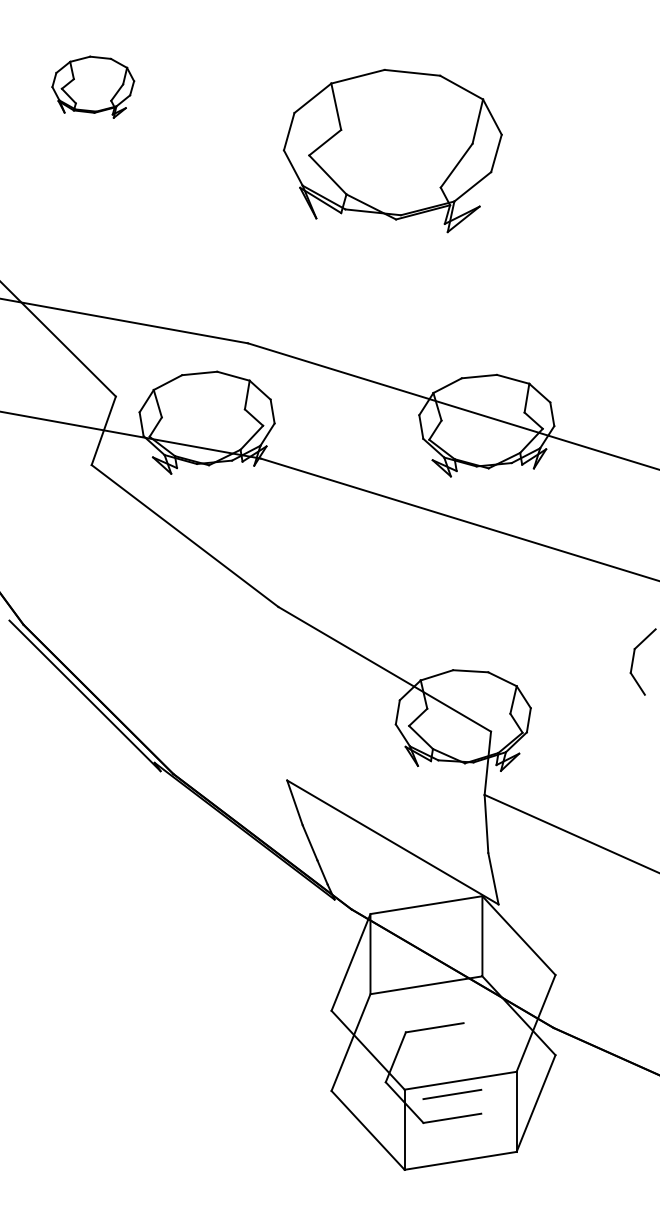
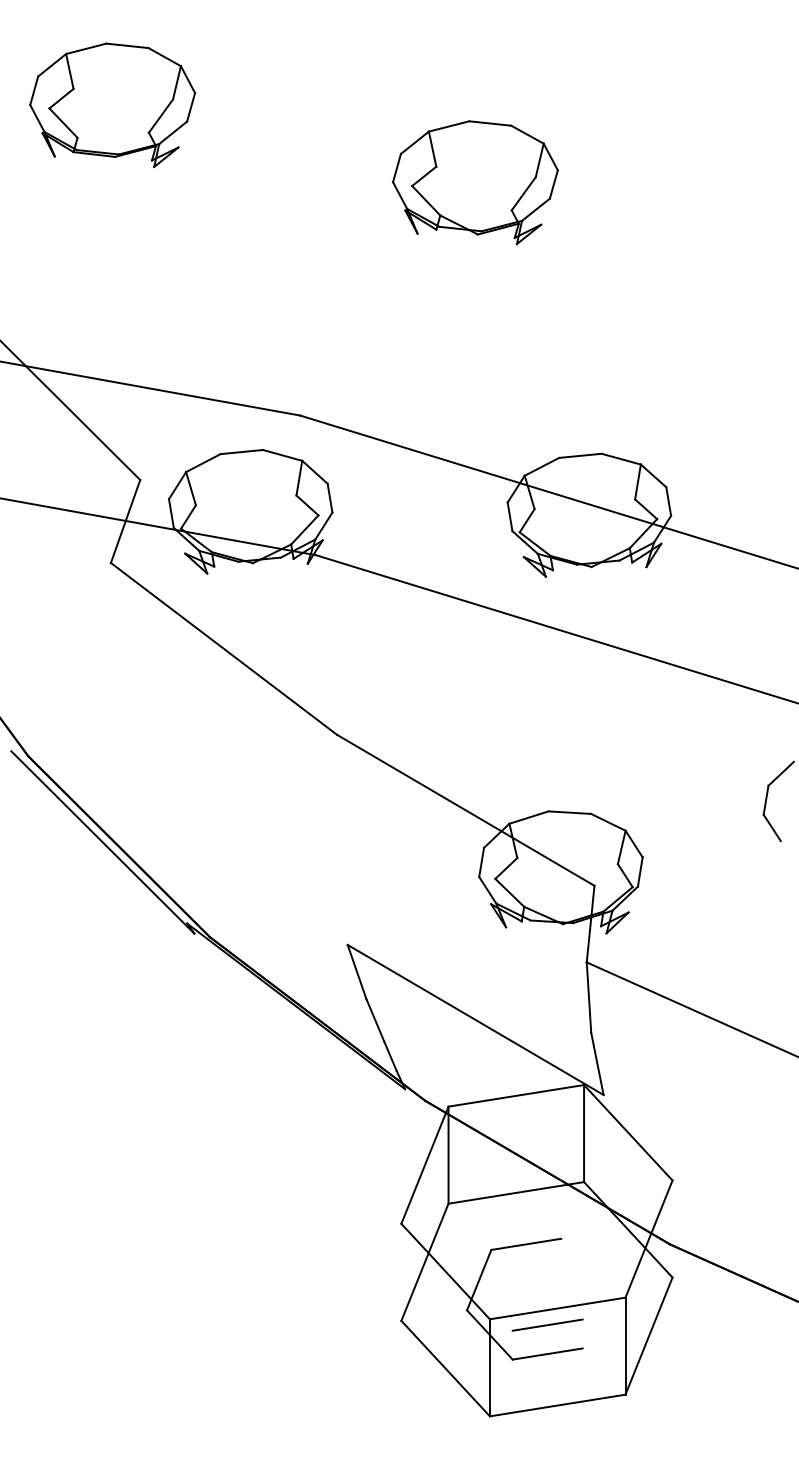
part: (93, 87) -> (113, 105), size x1.67
part: (392, 150) -> (475, 182), size x0.62

